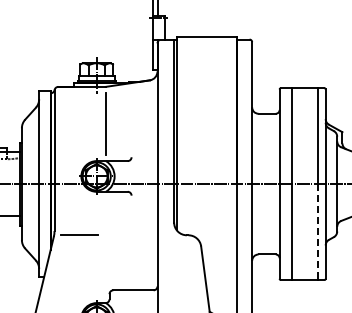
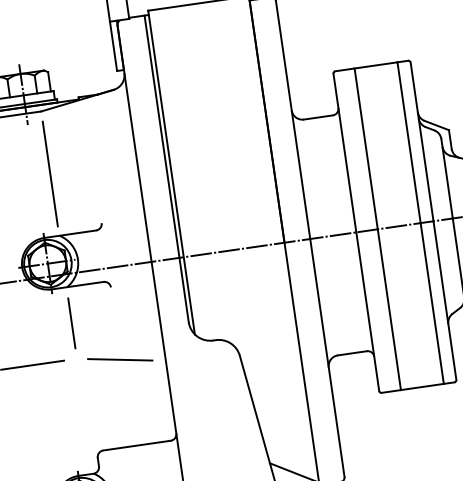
line: (105, 213) -> (71, 323), added
line: (318, 232) -> (433, 304), dashed -> solid
line: (130, 238) -> (119, 359), added

